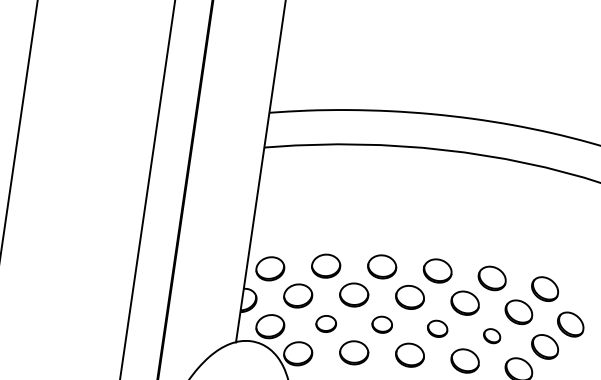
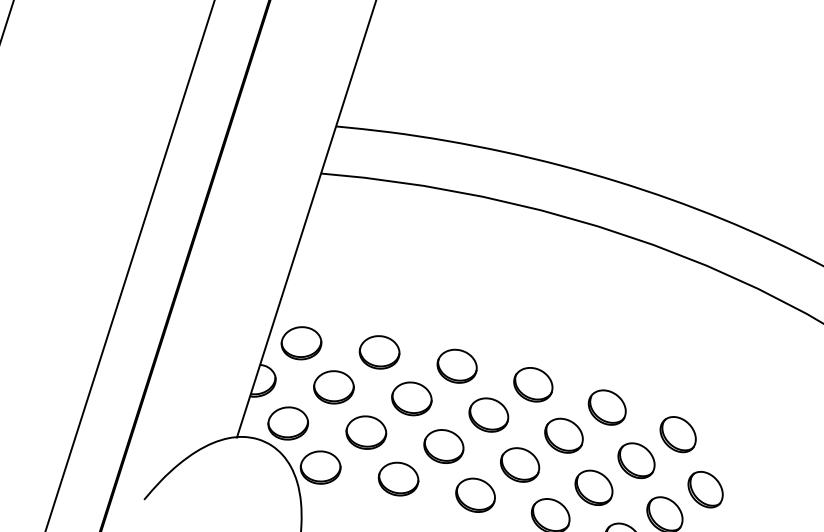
part: (326, 323) -> (366, 432), size x1.43
part: (382, 324) -> (444, 446), size x1.43
part: (437, 328) -> (519, 464), size x1.43
part: (491, 335) -> (593, 486), size x1.67

